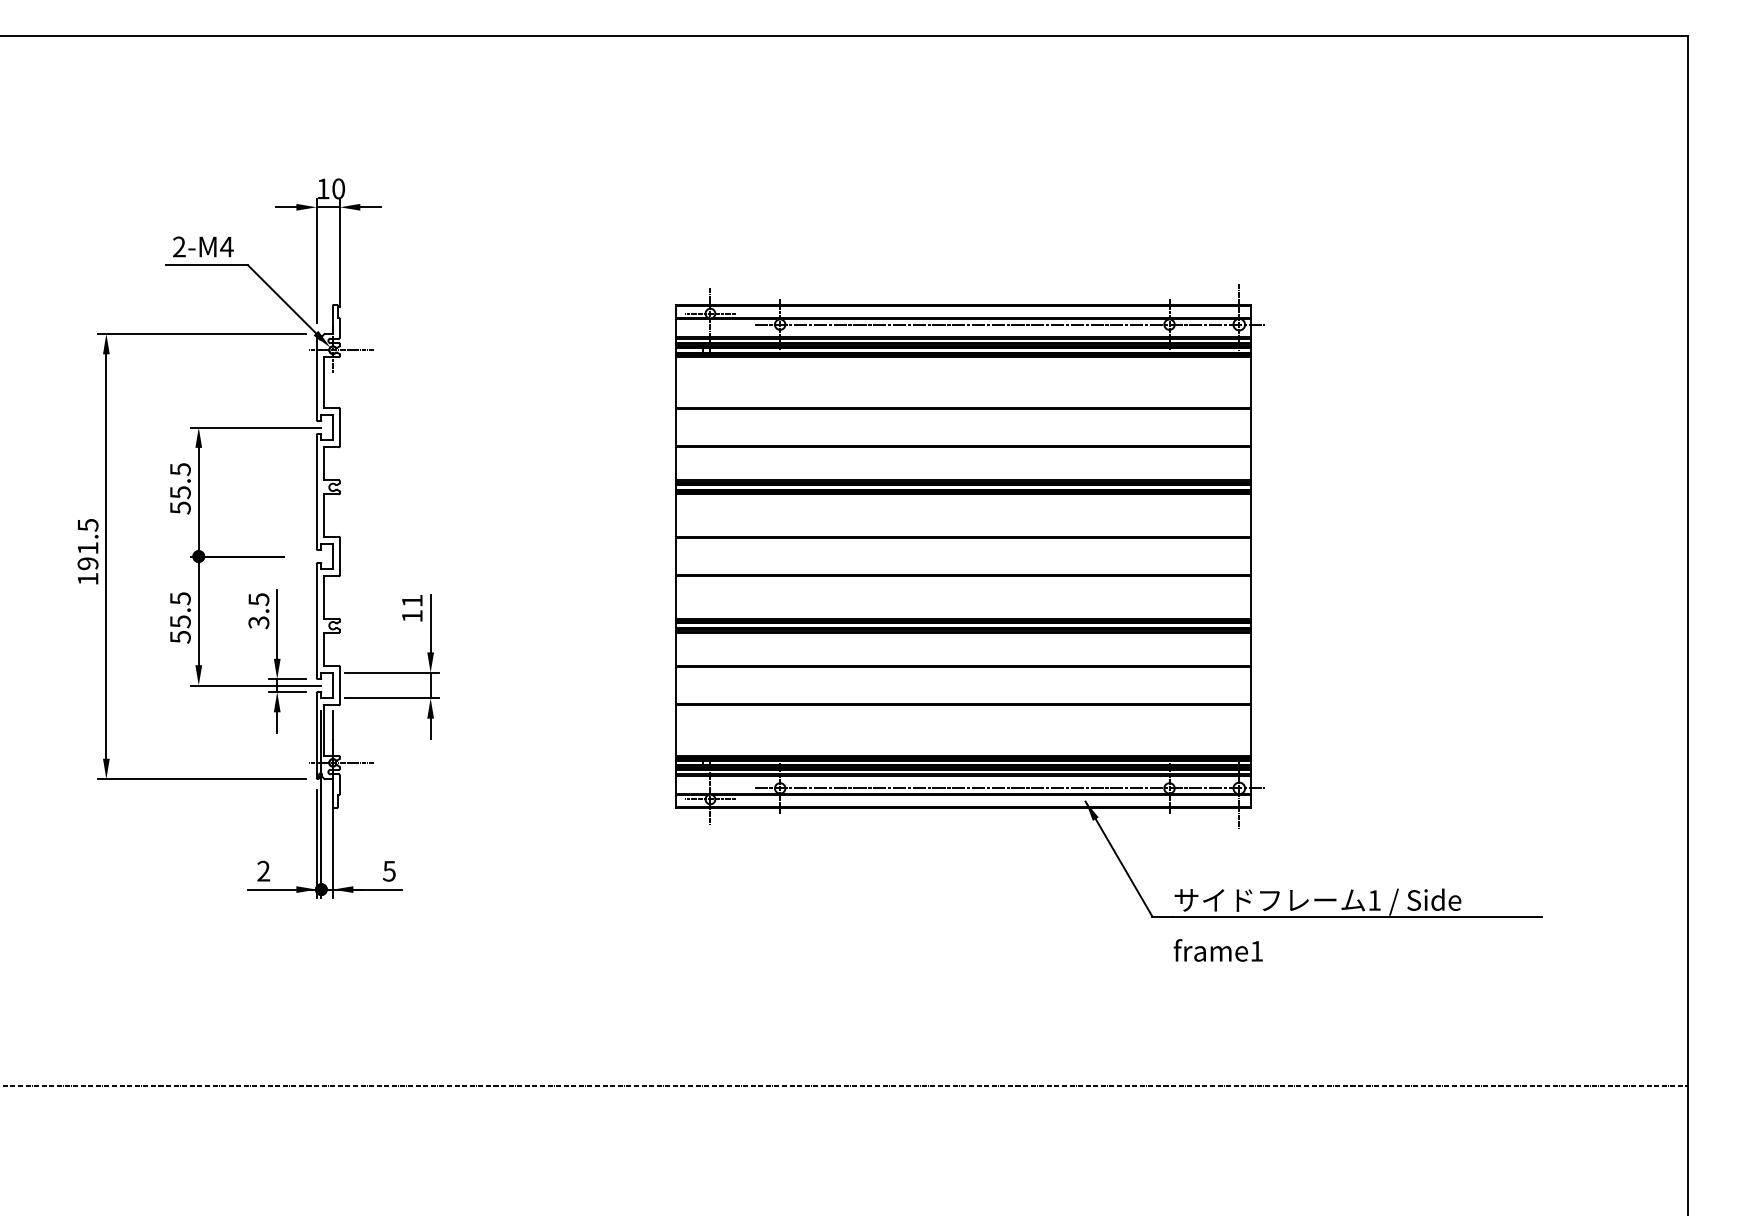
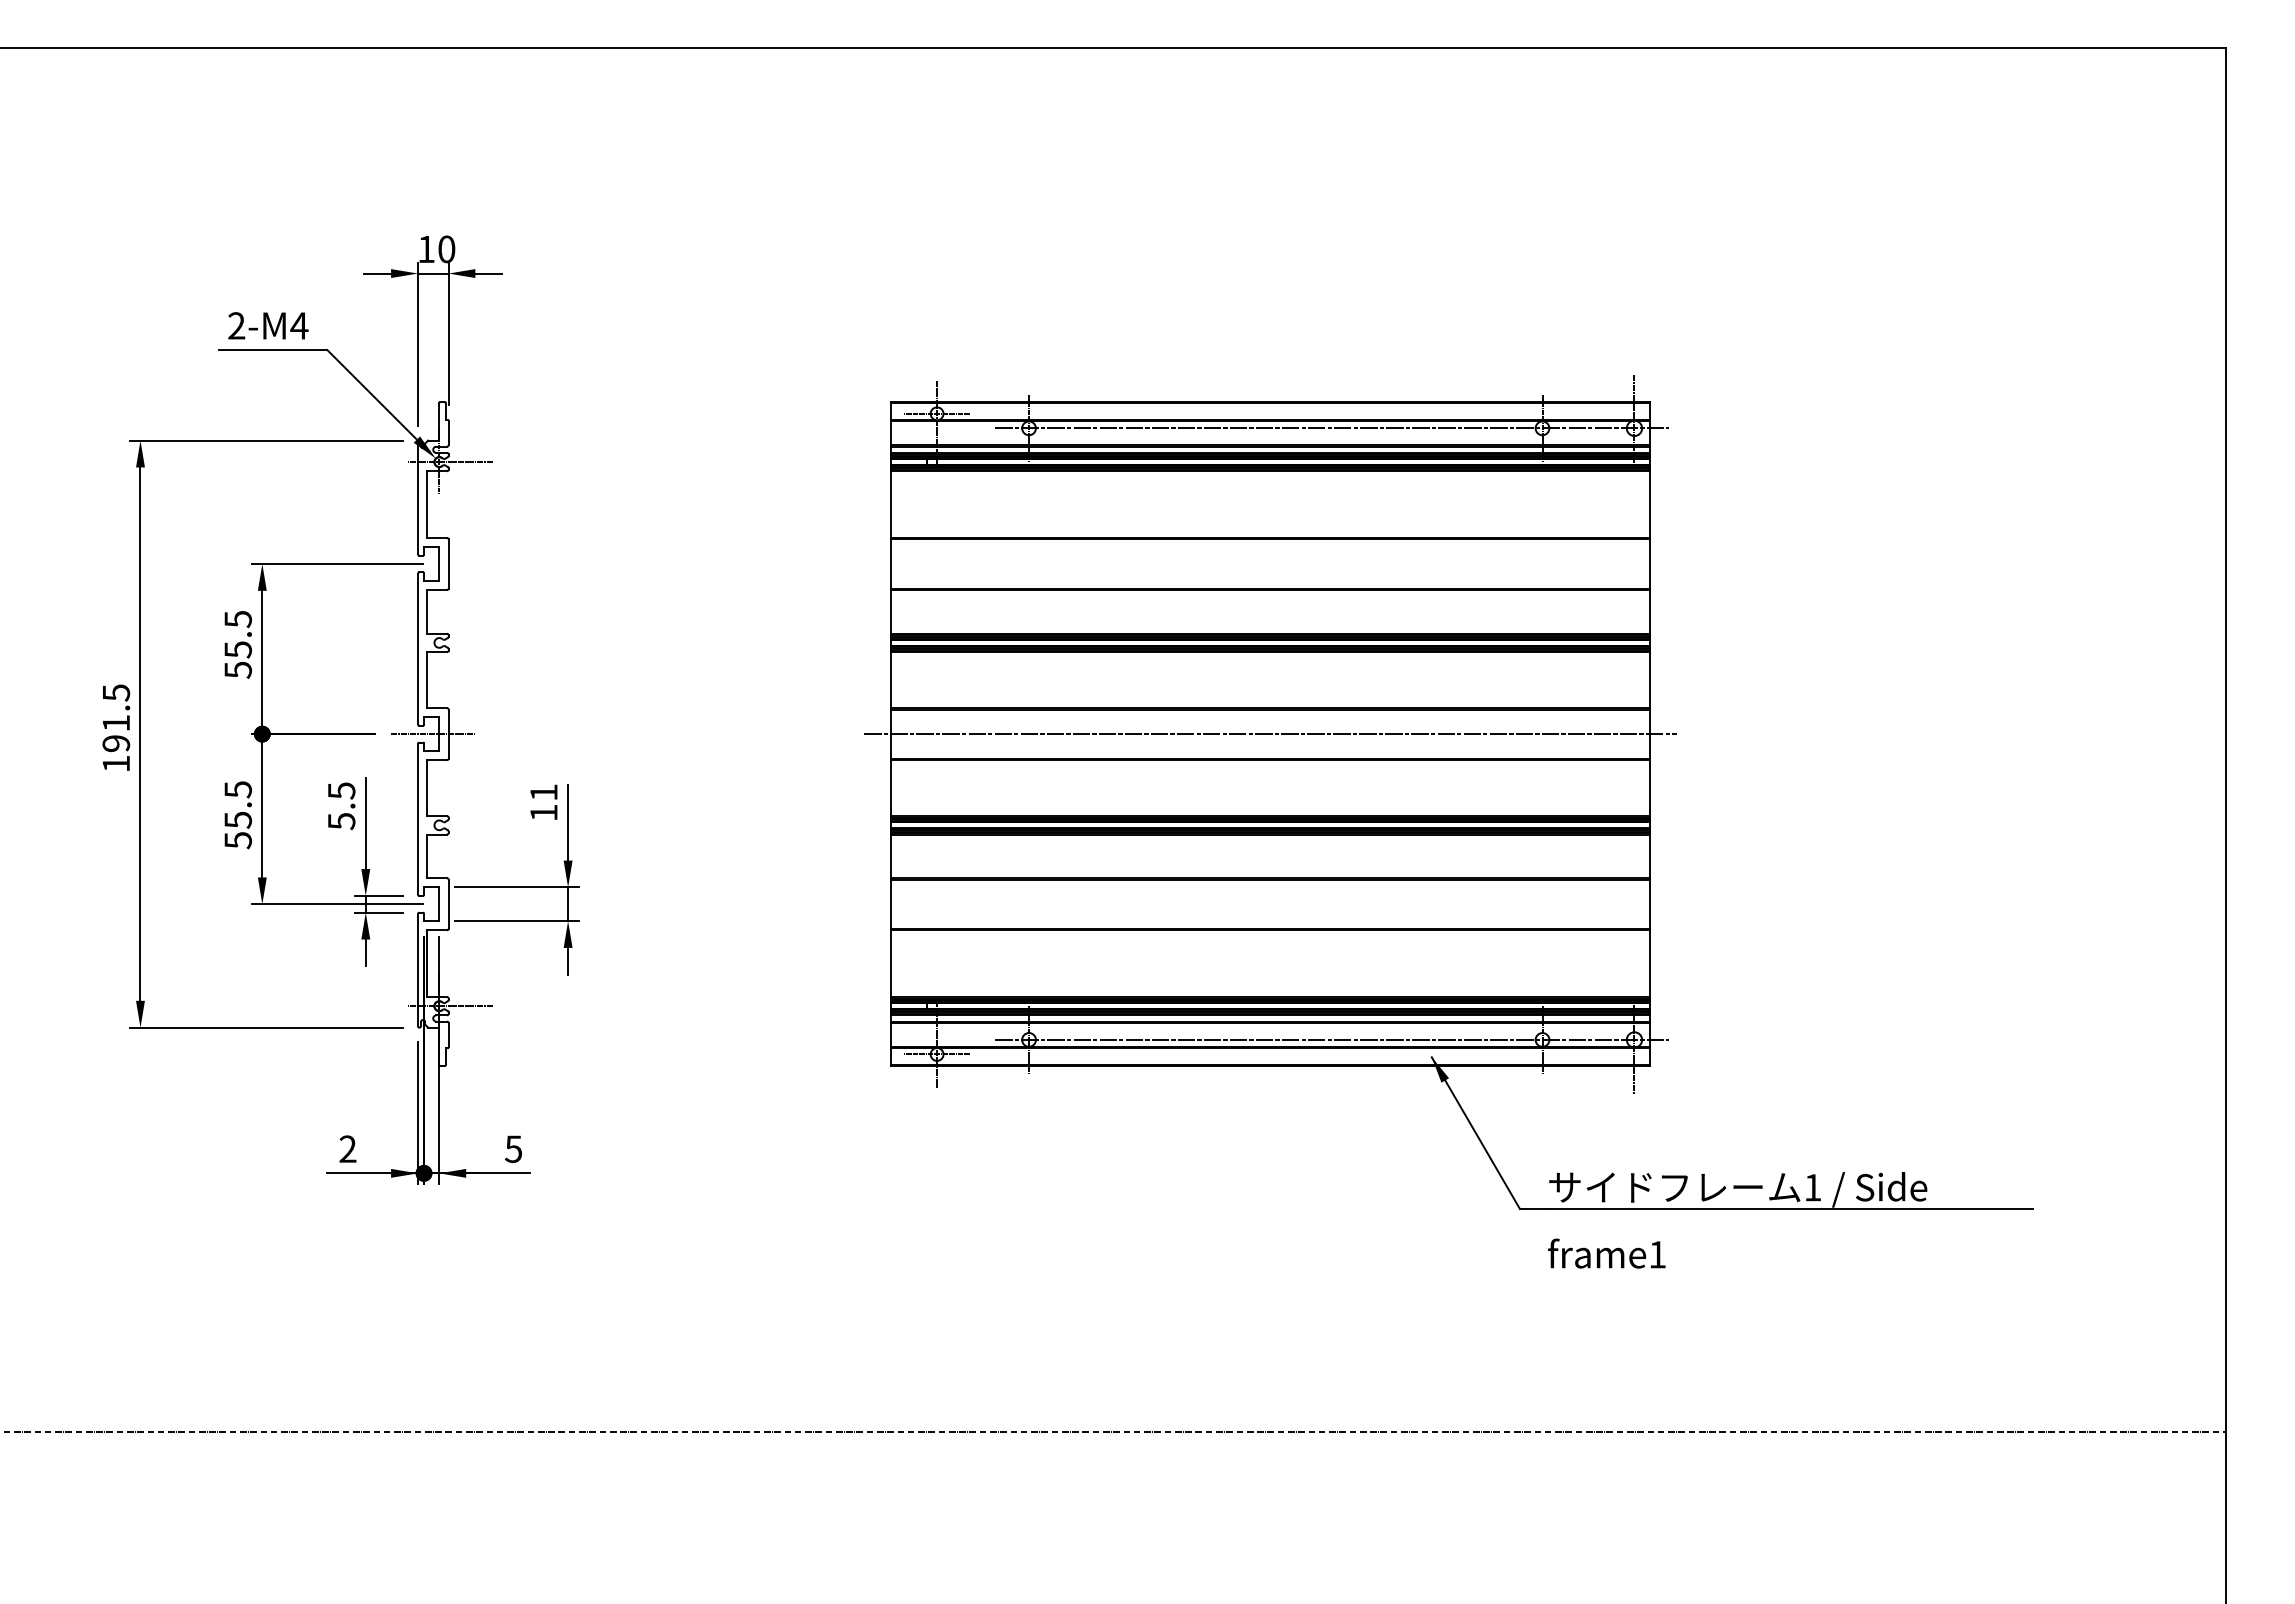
line: (328, 556) -> (433, 734), added
line: (963, 556) -> (1270, 734), added
text: (258, 622) -> (341, 821), 3.5 -> 5.5

